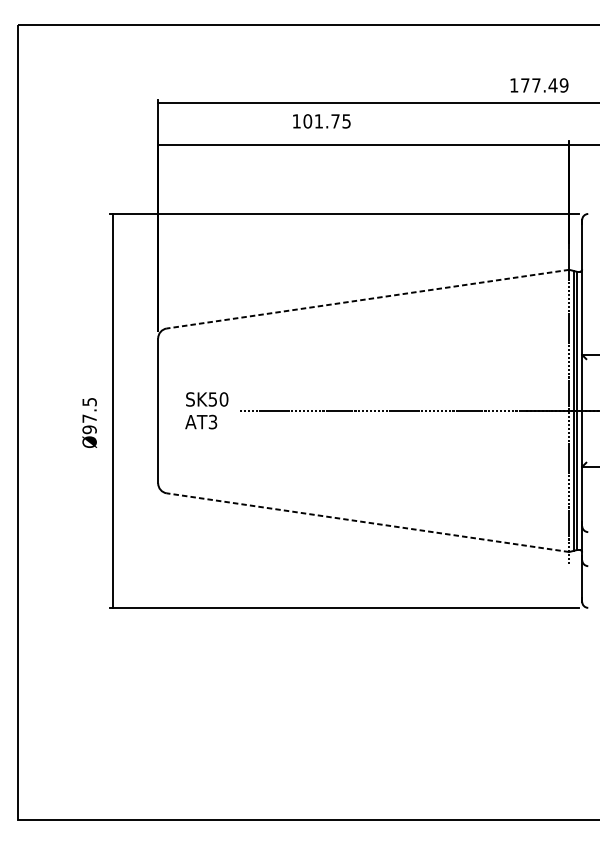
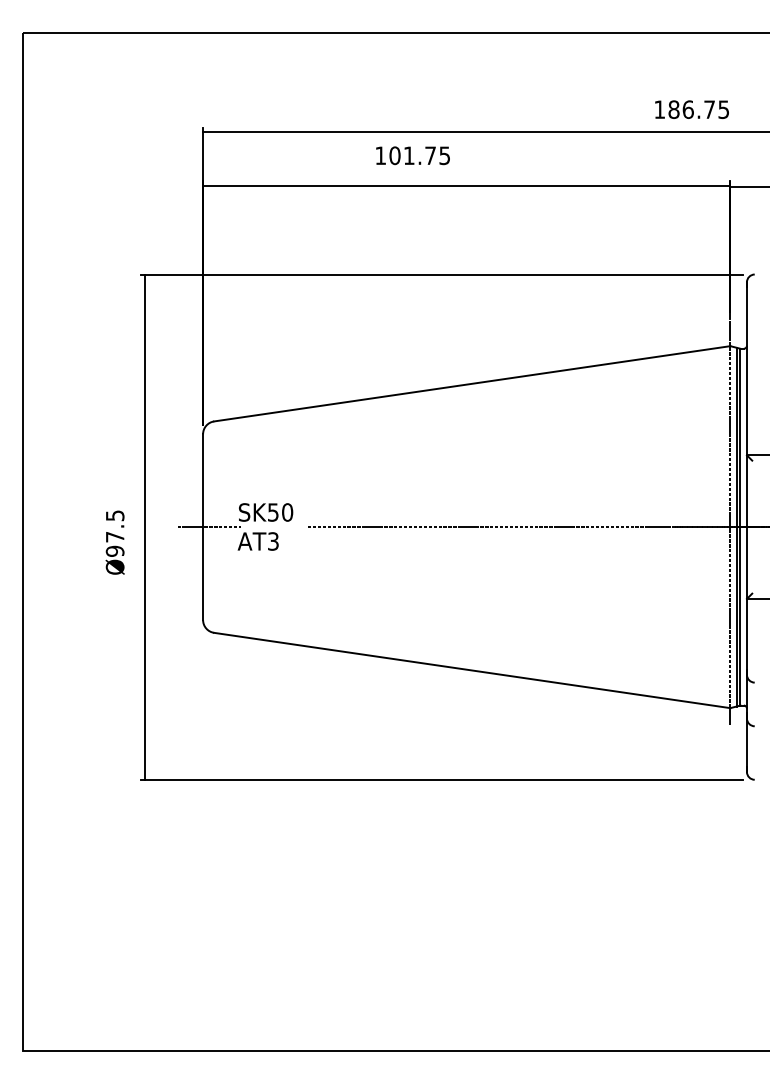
text: (544, 85) -> (698, 109), 177.49 -> 186.75
line: (368, 298) -> (472, 383), dashed -> solid
line: (163, 411) -> (209, 527), added
line: (368, 522) -> (472, 670), dashed -> solid

